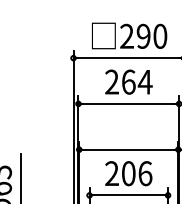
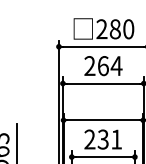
text: (142, 36) -> (114, 29), 290 -> 280
text: (136, 173) -> (109, 139), 206 -> 231

